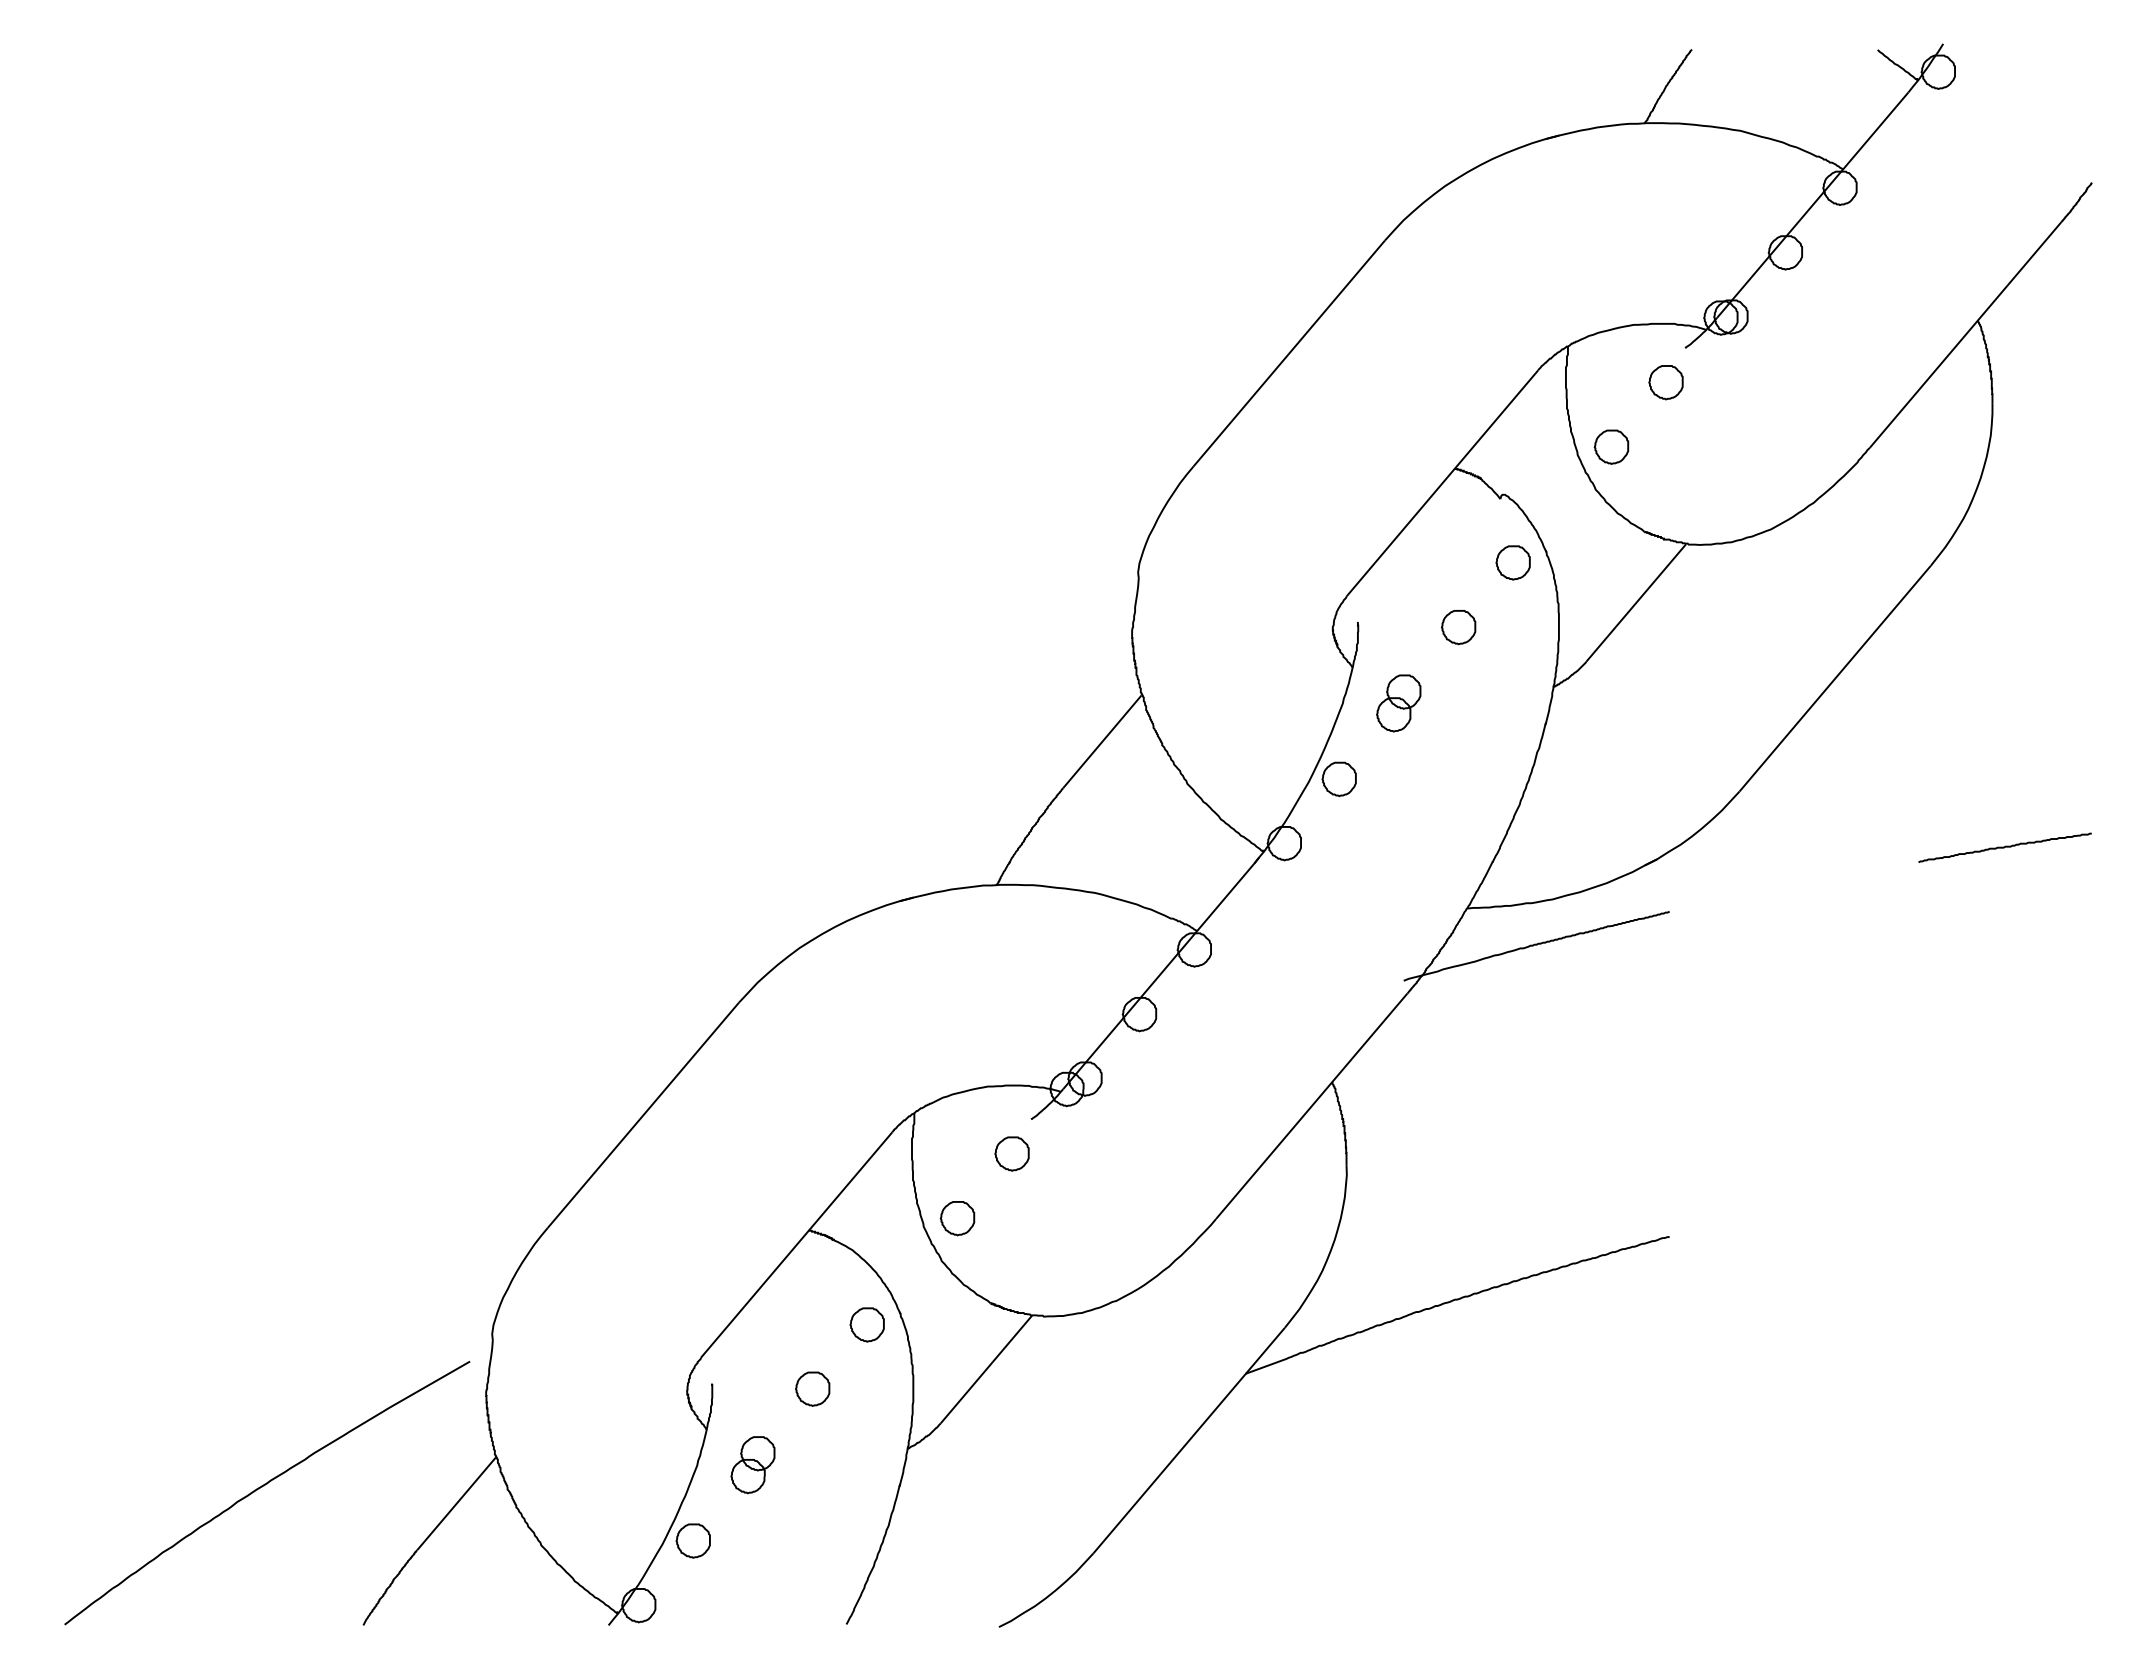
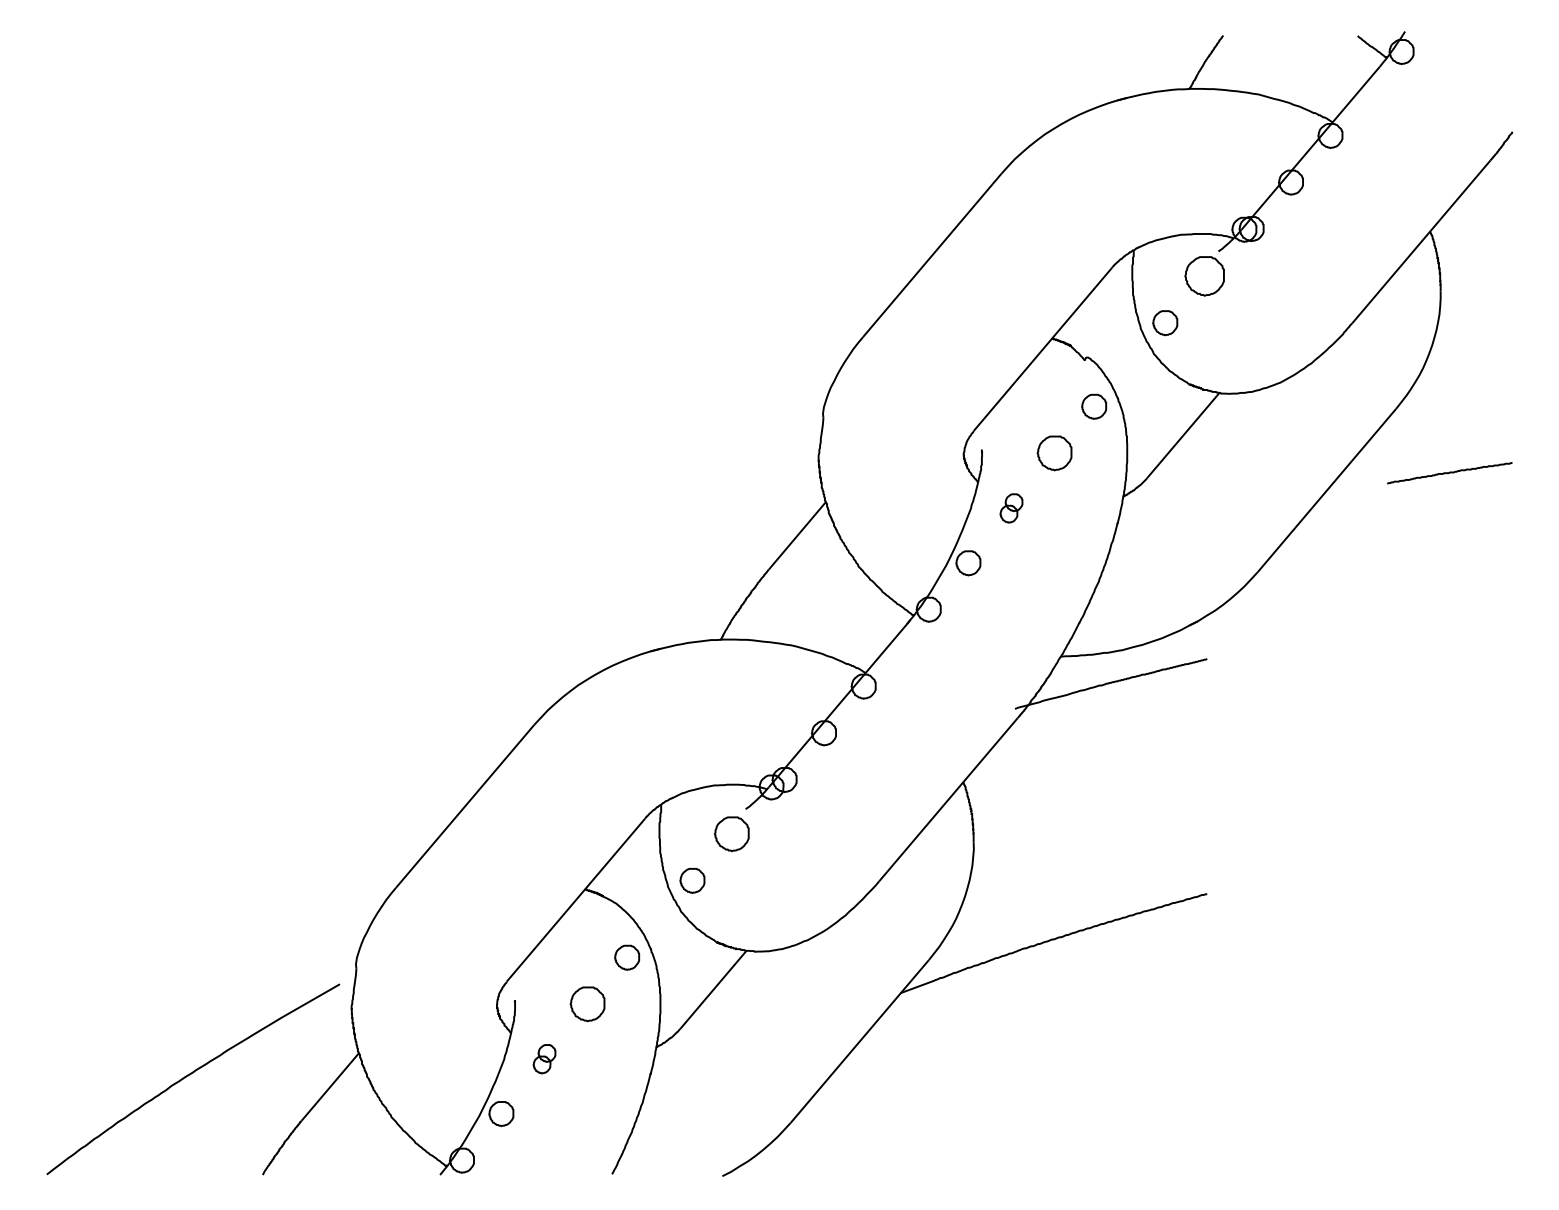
part: (1665, 382) -> (1204, 276), size x1.6
part: (1458, 627) -> (1054, 453), size x1.4
part: (1398, 703) -> (1011, 508), size x0.7
curve: (2004, 847) -> (1449, 473), moved
part: (1011, 1153) -> (731, 833), size x1.4
part: (812, 1388) -> (587, 1003), size x1.4
part: (752, 1465) -> (544, 1059), size x0.7

